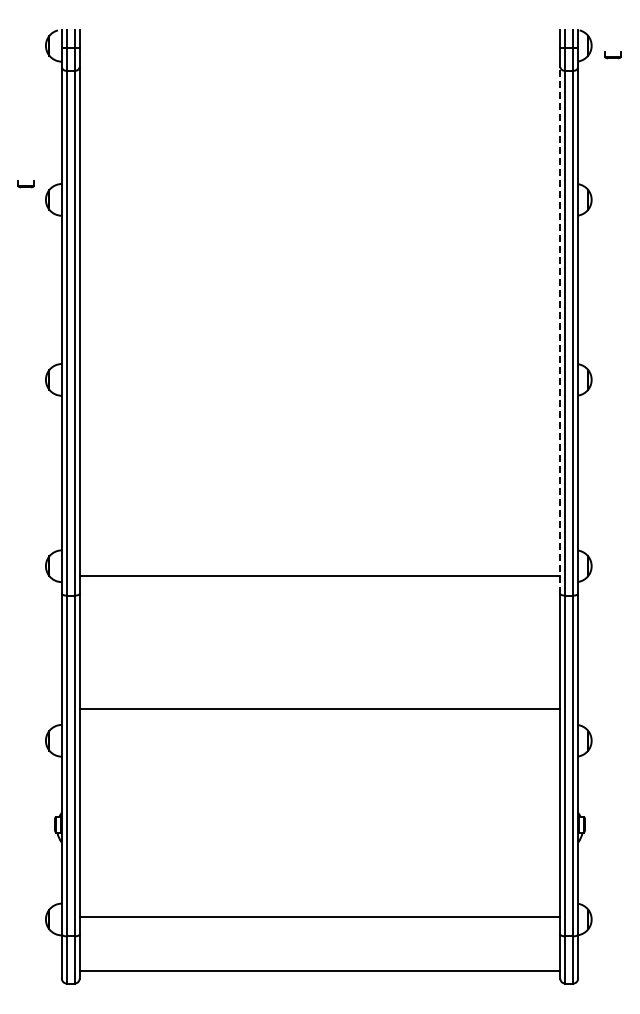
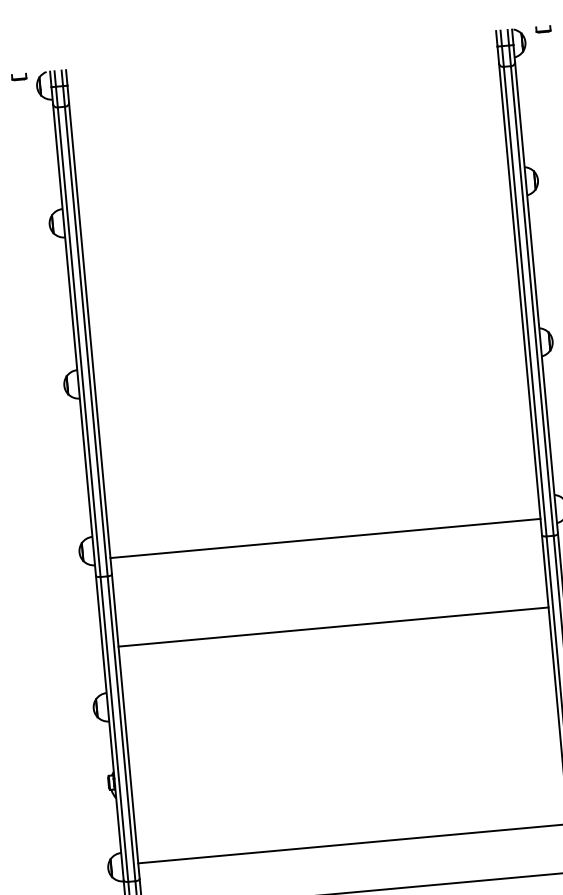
part: (612, 55) -> (543, 29), moved
part: (25, 184) -> (18, 77), moved
line: (560, 329) -> (520, 298), dashed -> solid
line: (319, 708) -> (333, 626), moved

